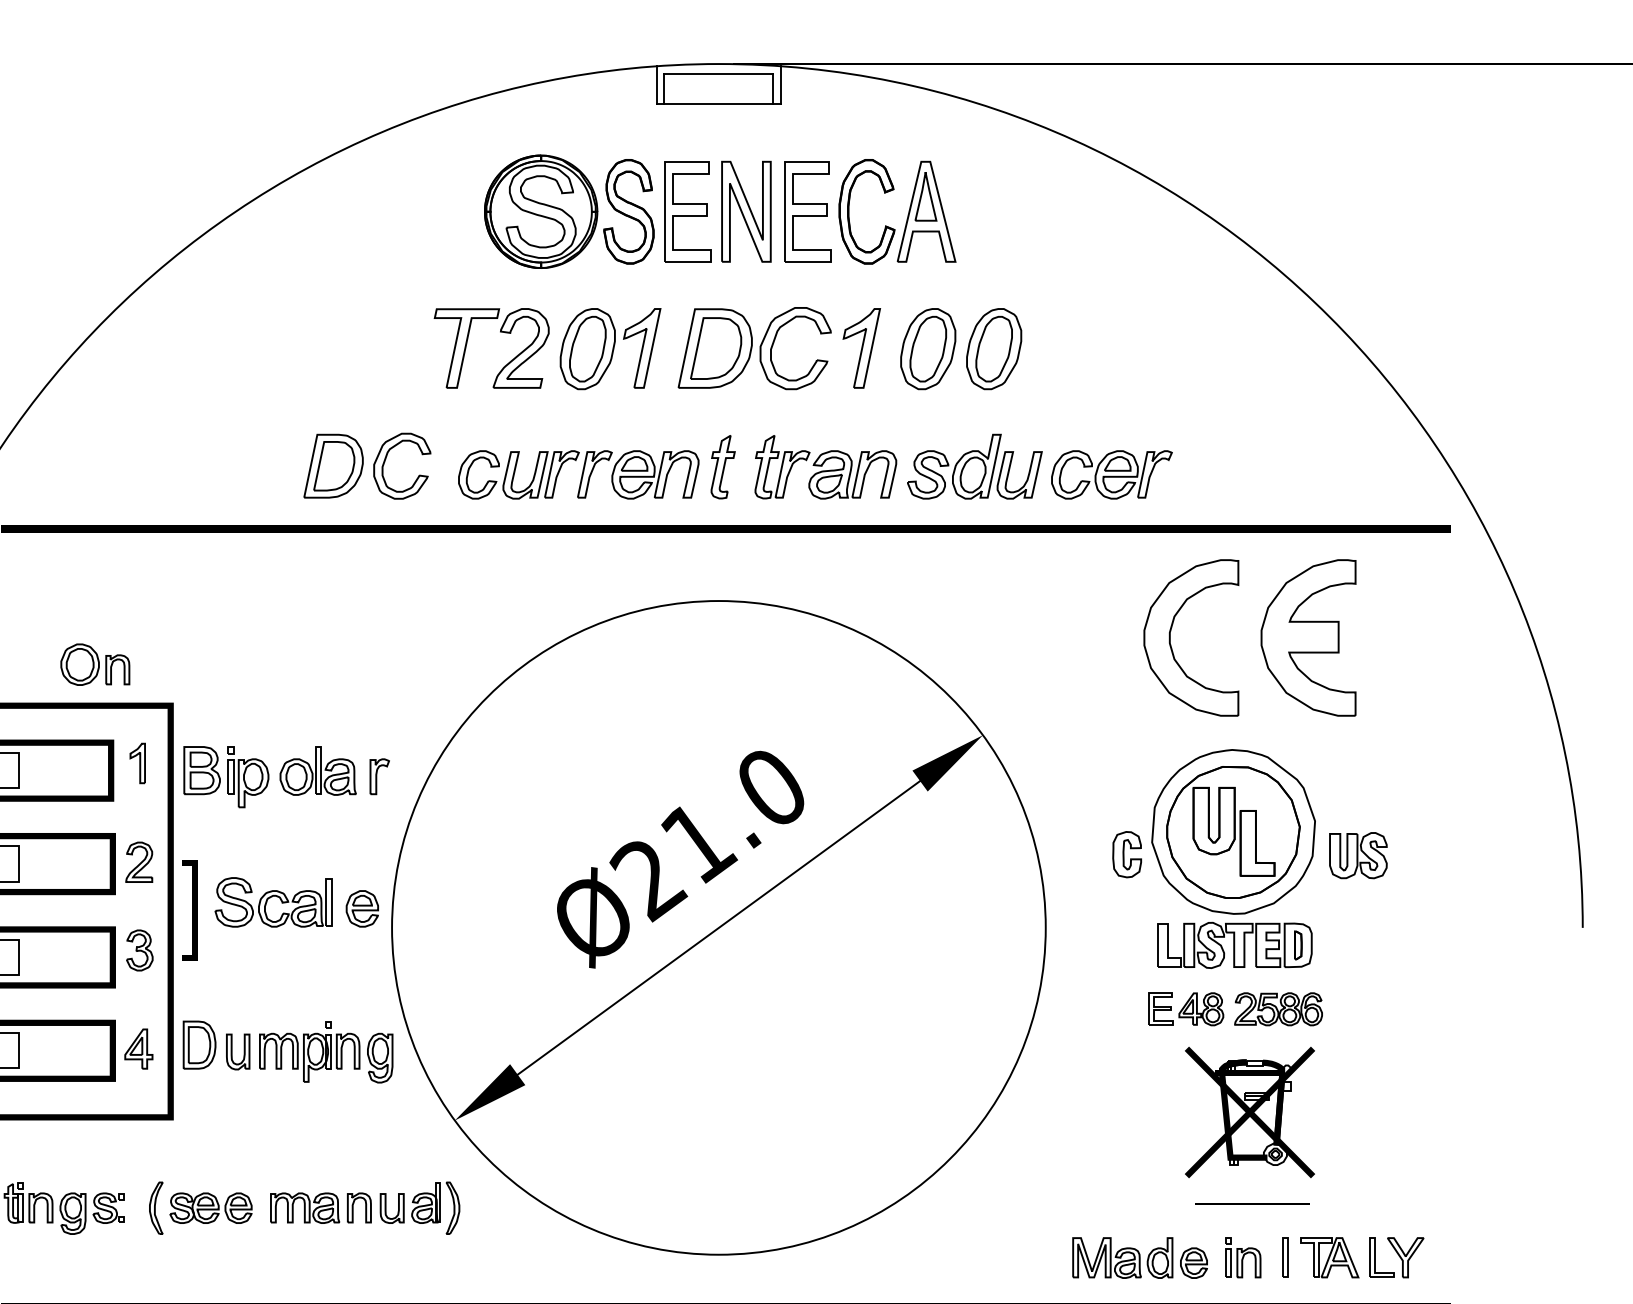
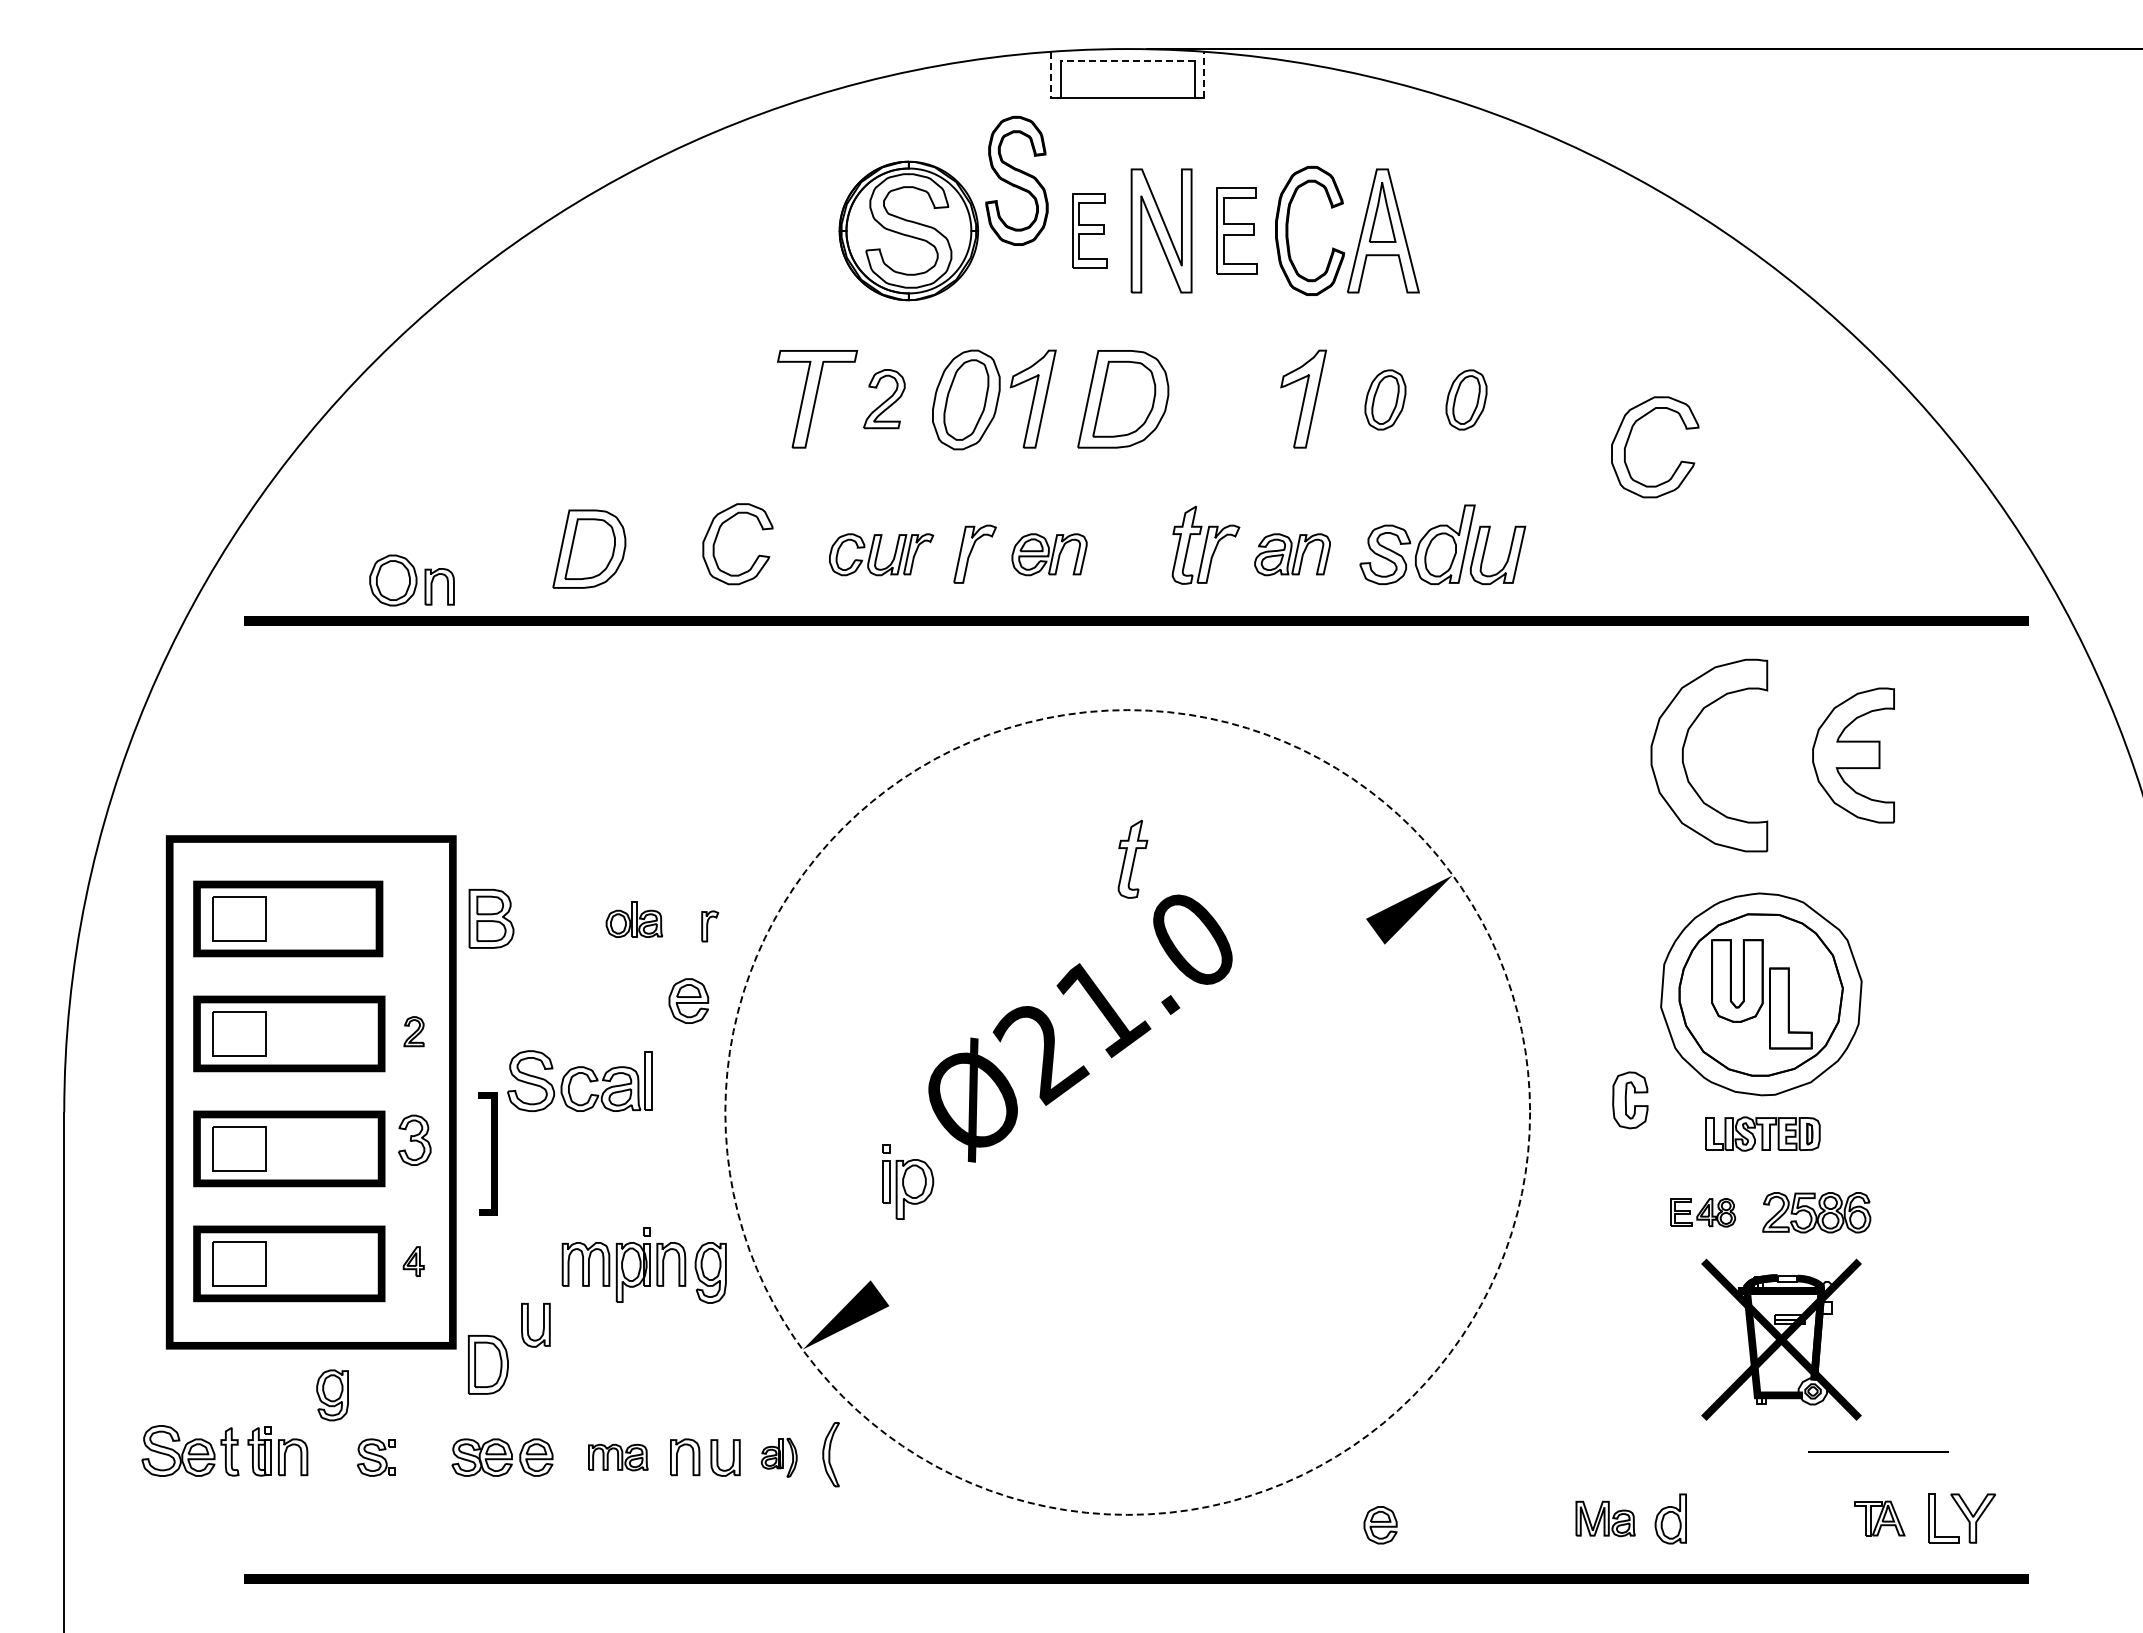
line: (718, 73) -> (1127, 60), solid -> dashed
line: (656, 84) -> (1051, 74), solid -> dashed
line: (781, 84) -> (1204, 74), solid -> dashed
part: (628, 211) -> (1016, 180), moved
part: (687, 211) -> (1089, 230), size x0.6
part: (807, 211) -> (1236, 230), size x0.7
part: (774, 341) -> (1629, 438), moved
part: (521, 347) -> (884, 398), size x0.6
part: (928, 348) -> (1385, 399), size x0.6
part: (994, 348) -> (1466, 399), size x0.6
part: (333, 465) -> (589, 548), moved
part: (722, 466) -> (1132, 858), moved
part: (518, 474) -> (881, 554), size x0.7
part: (655, 474) -> (1049, 554), size x0.7
part: (852, 474) -> (1292, 554), size x0.7
part: (1111, 474) -> (1611, 554), removed
part: (1308, 637) -> (1853, 755), size x0.7
part: (94, 664) -> (411, 580), moved
part: (137, 762) -> (412, 909), removed
part: (318, 771) -> (634, 919), size x0.6
part: (248, 776) -> (908, 1181), moved
part: (379, 776) -> (709, 926), size x0.7
part: (1127, 854) -> (1630, 1100), moved
part: (1358, 855) -> (1914, 1023), removed
part: (138, 862) -> (413, 1031), size x0.6
part: (362, 908) -> (688, 1000), moved
line: (192, 910) -> (491, 1153), moved
circle: (718, 927) -> (1127, 1112), solid -> dashed
line: (718, 927) -> (1127, 1112), removed
part: (1234, 944) -> (1762, 1133), size x0.6
part: (1186, 1009) -> (1703, 1212), size x0.7
part: (199, 1044) -> (488, 1364), moved
part: (138, 1048) -> (413, 1261), size x0.6
part: (232, 1051) -> (528, 1324), moved
line: (1252, 1203) -> (1878, 1451), moved
part: (155, 1208) -> (830, 1454), moved
part: (305, 1208) -> (618, 1457), size x0.7
part: (436, 1208) -> (779, 1457), size x0.6
part: (72, 1213) -> (332, 1395), moved
part: (1107, 1257) -> (1605, 1518), size x0.7
part: (1243, 1257) -> (1773, 1518), removed
part: (1284, 1257) -> (1824, 1518), removed
part: (1329, 1257) -> (1879, 1518), size x0.7
part: (1193, 1263) -> (1380, 1525), moved

